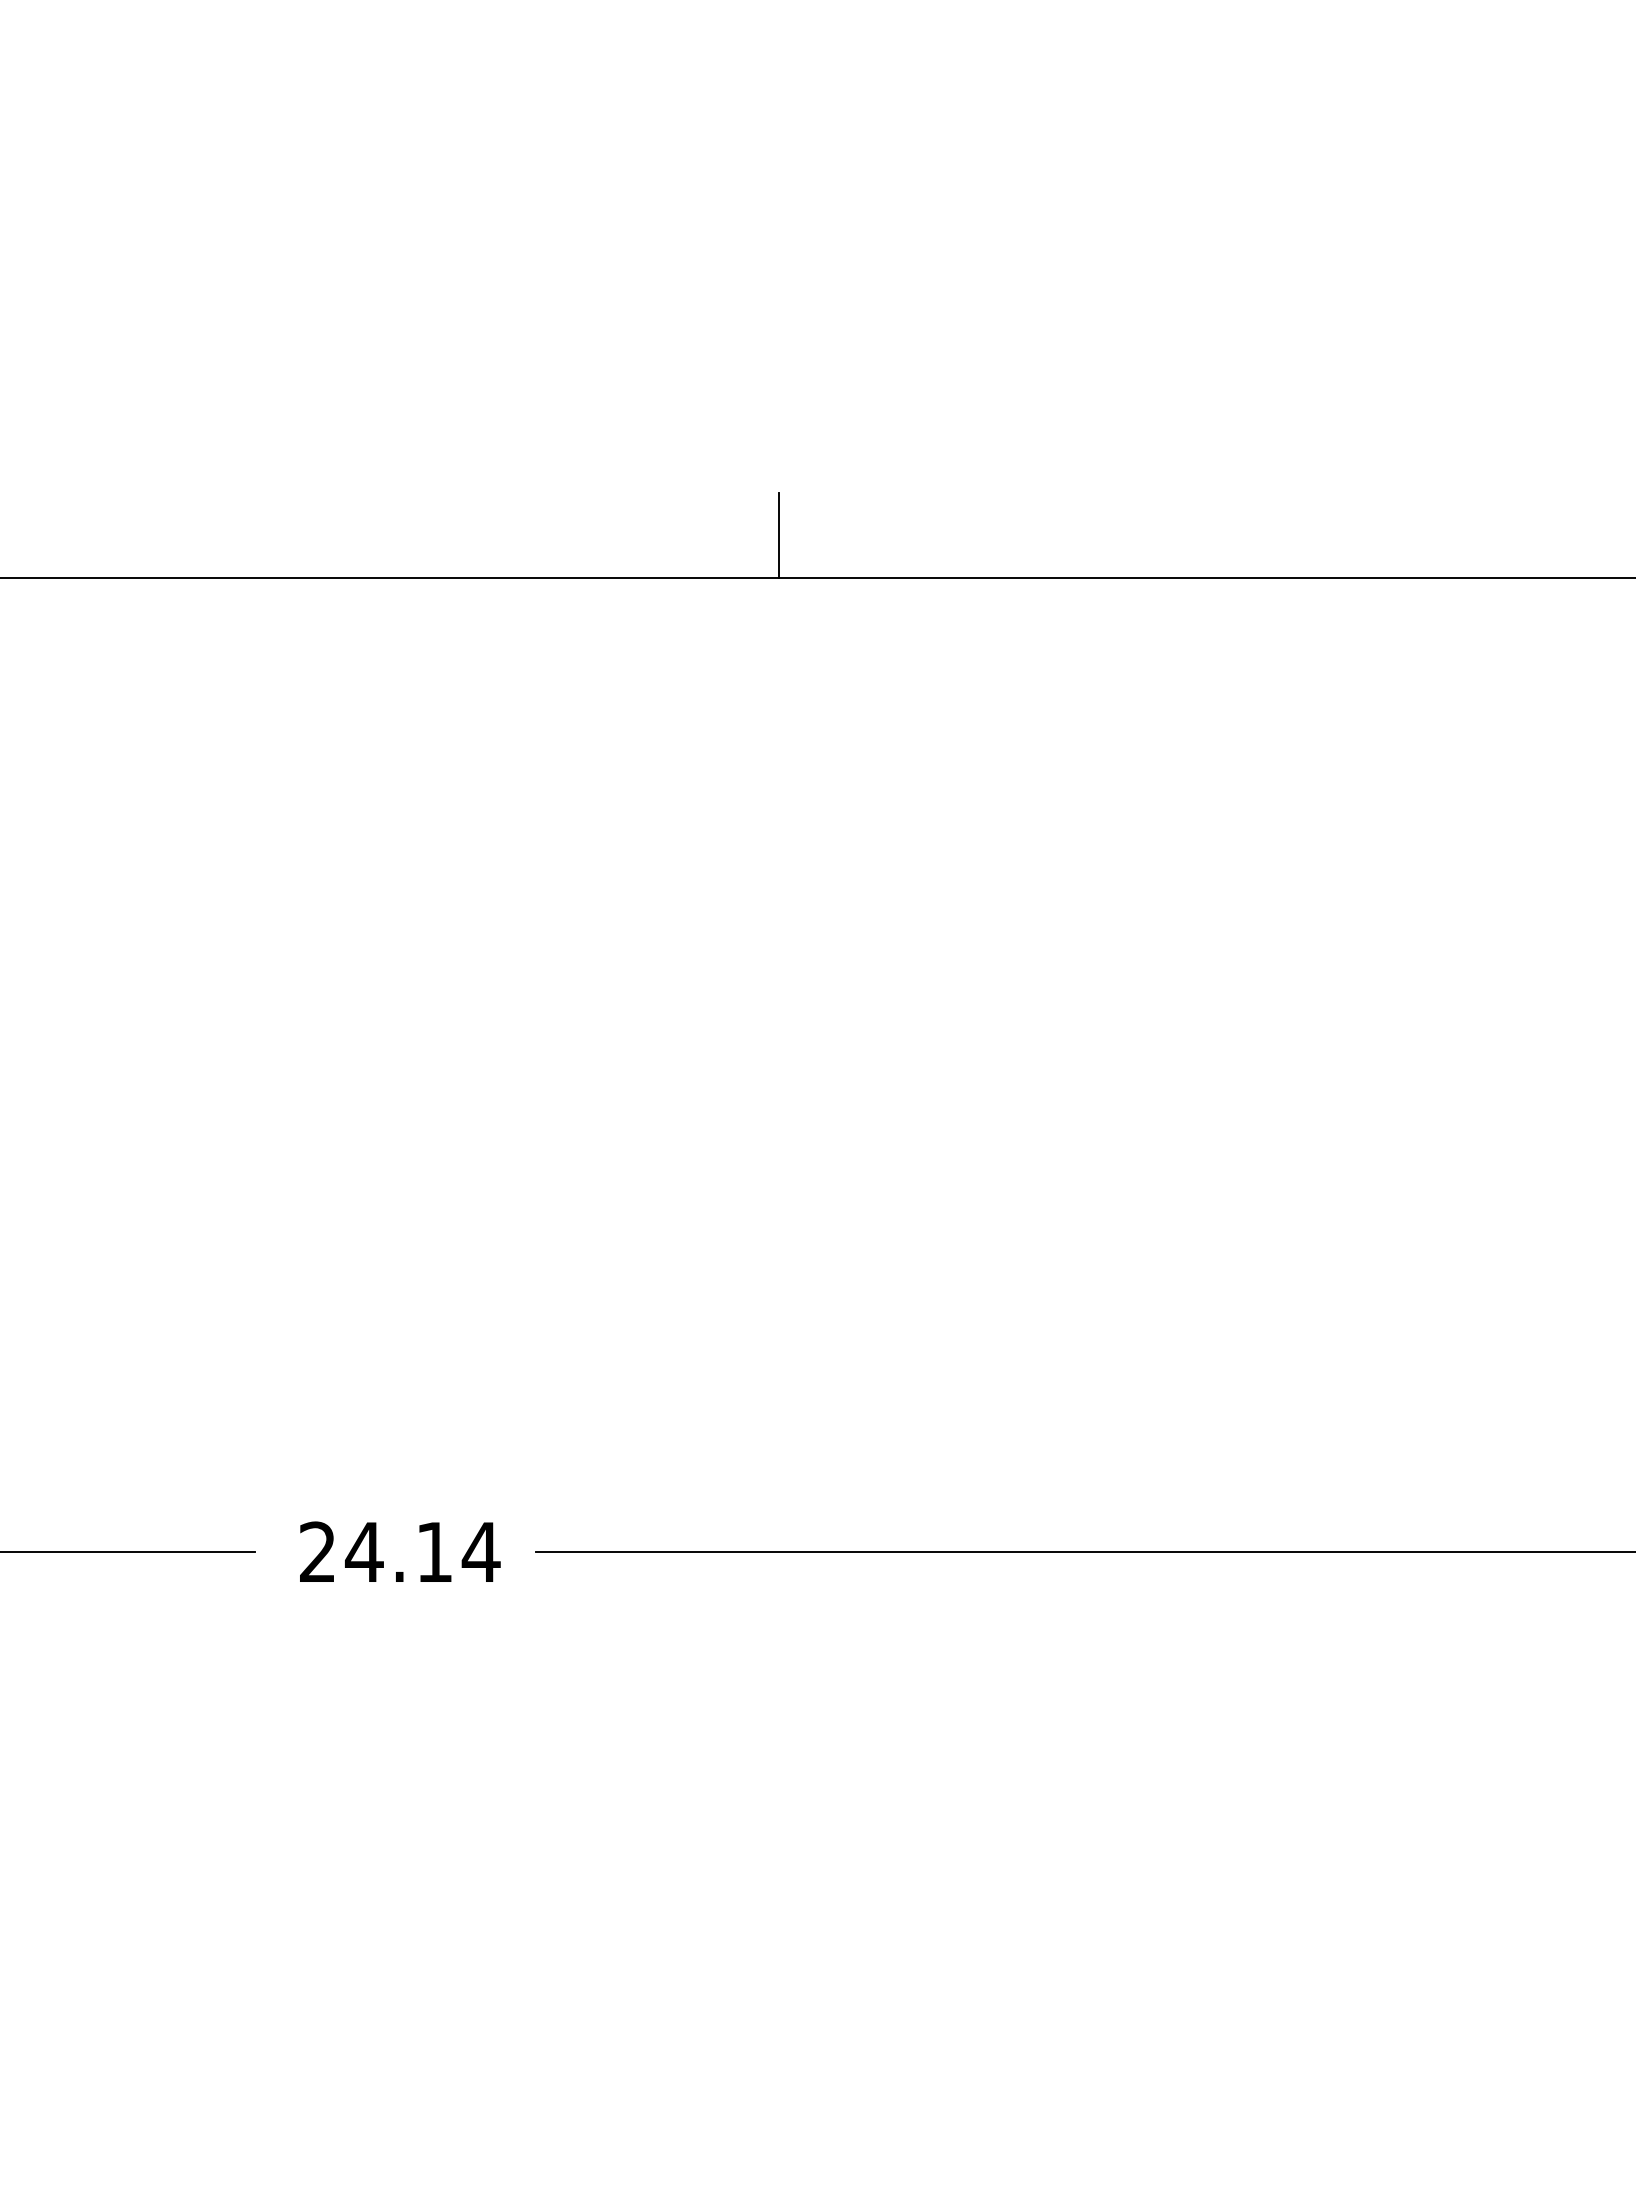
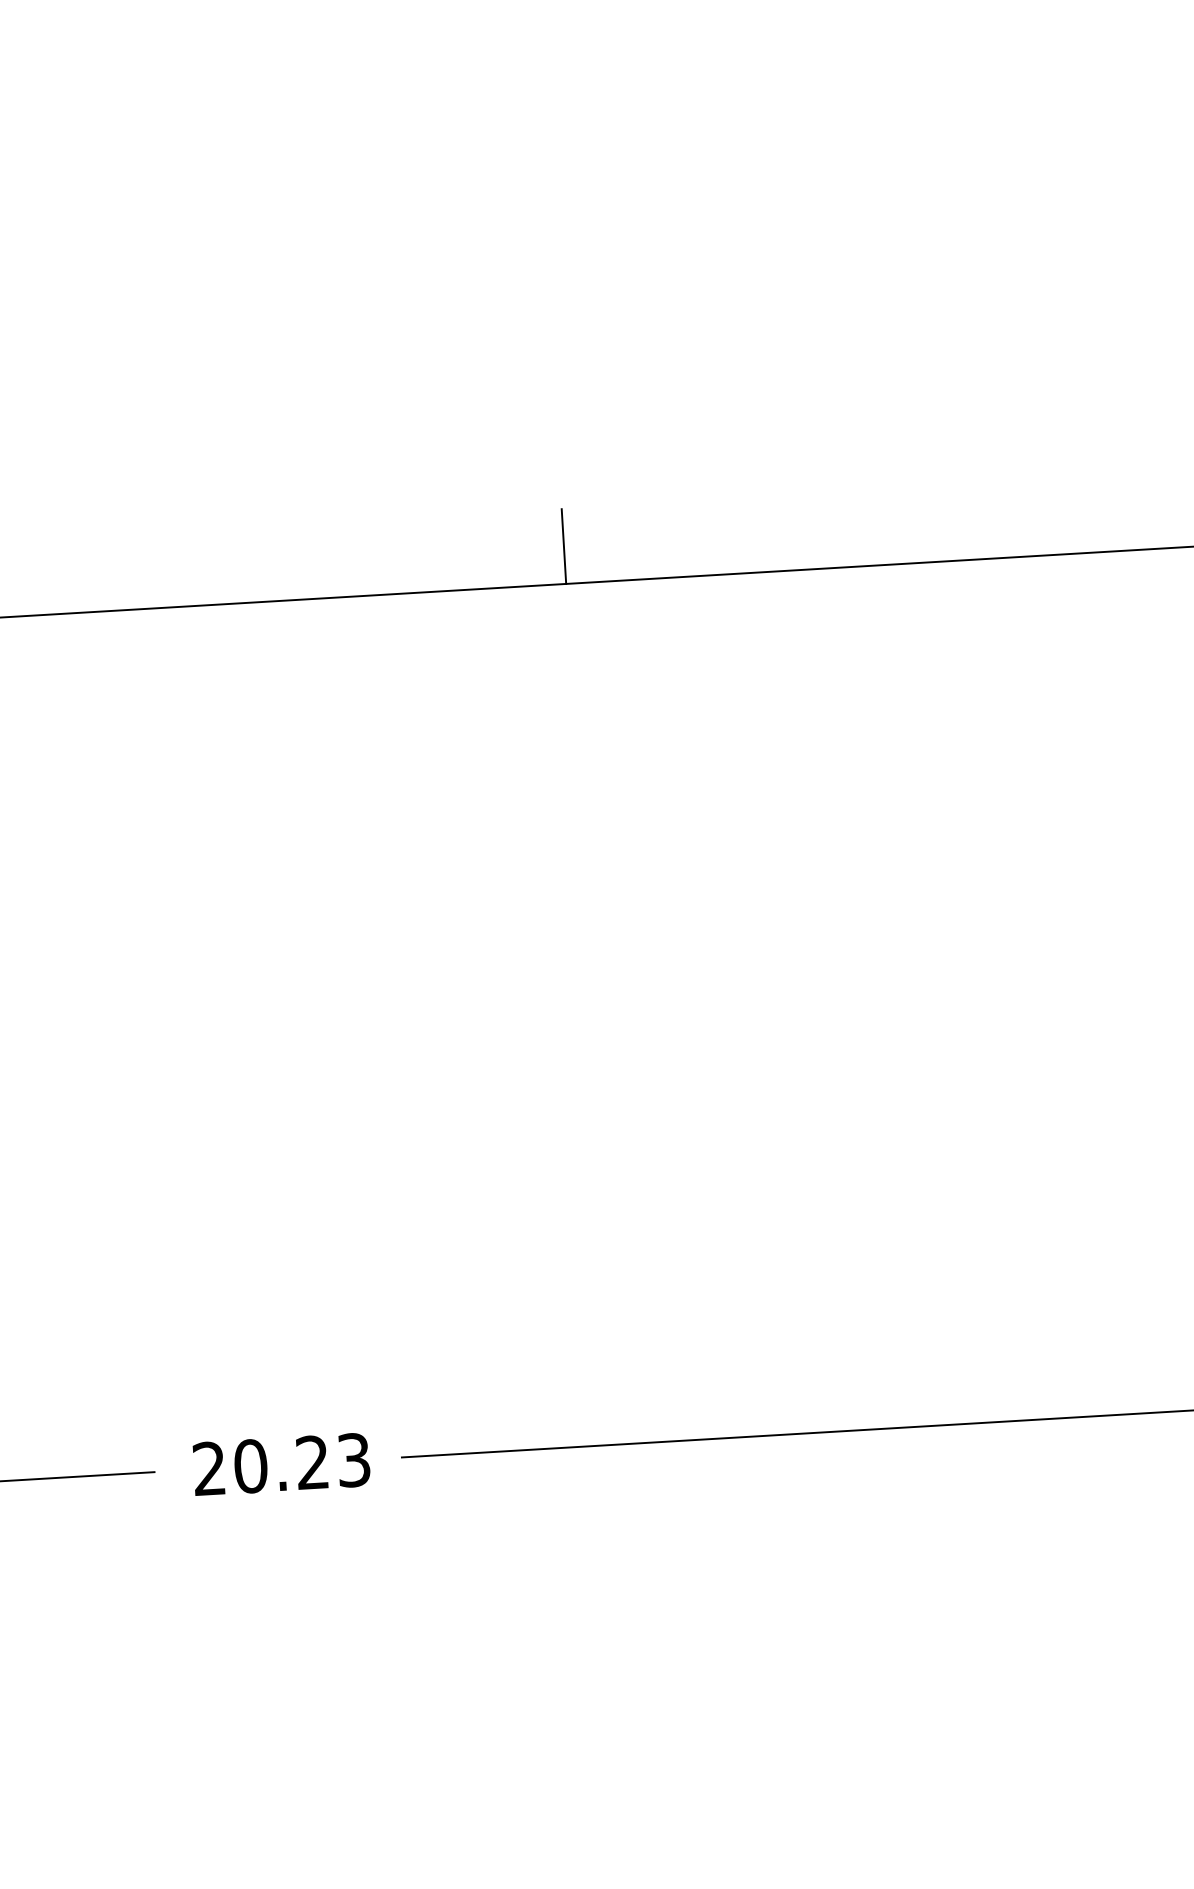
text: (422, 1552) -> (302, 1463), 24.14 -> 20.23

